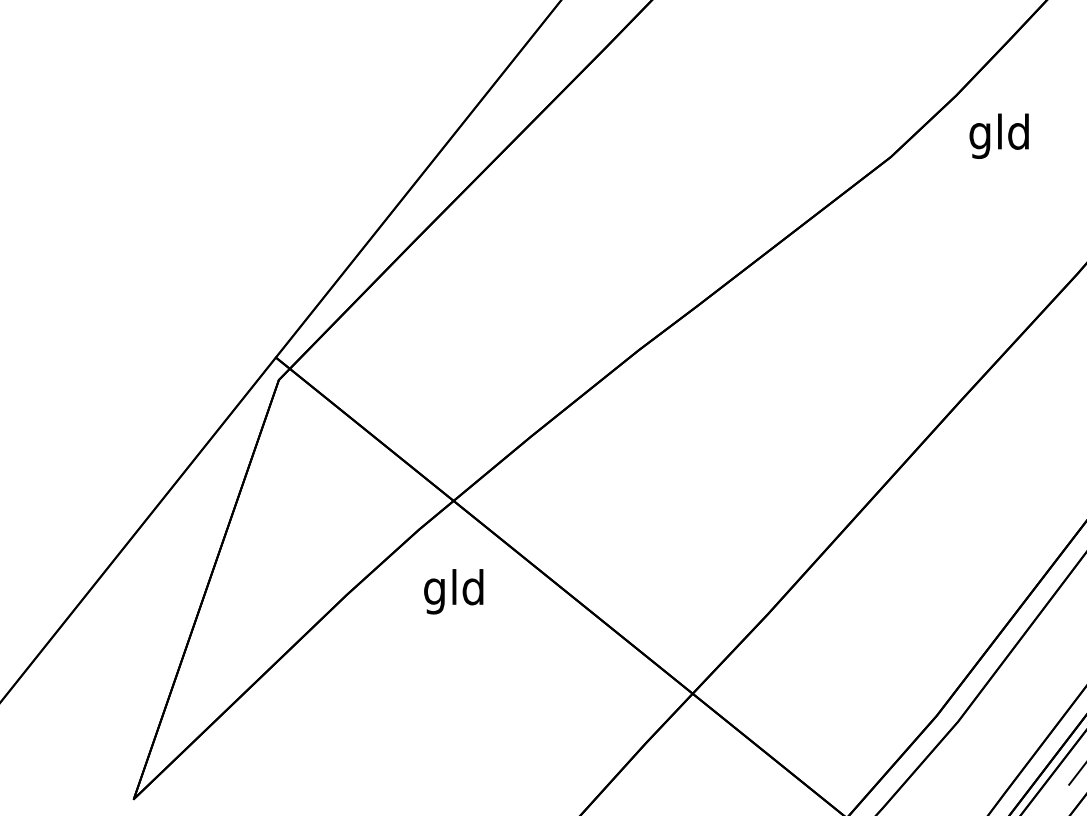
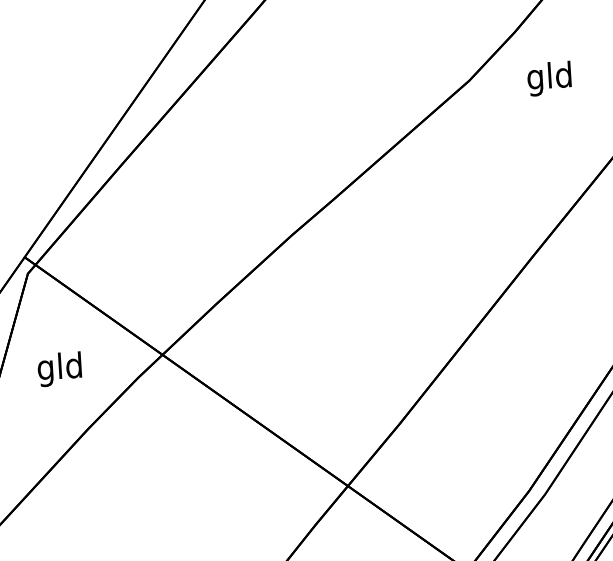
text: (998, 135) -> (548, 78), moved
text: (453, 591) -> (59, 369), moved

